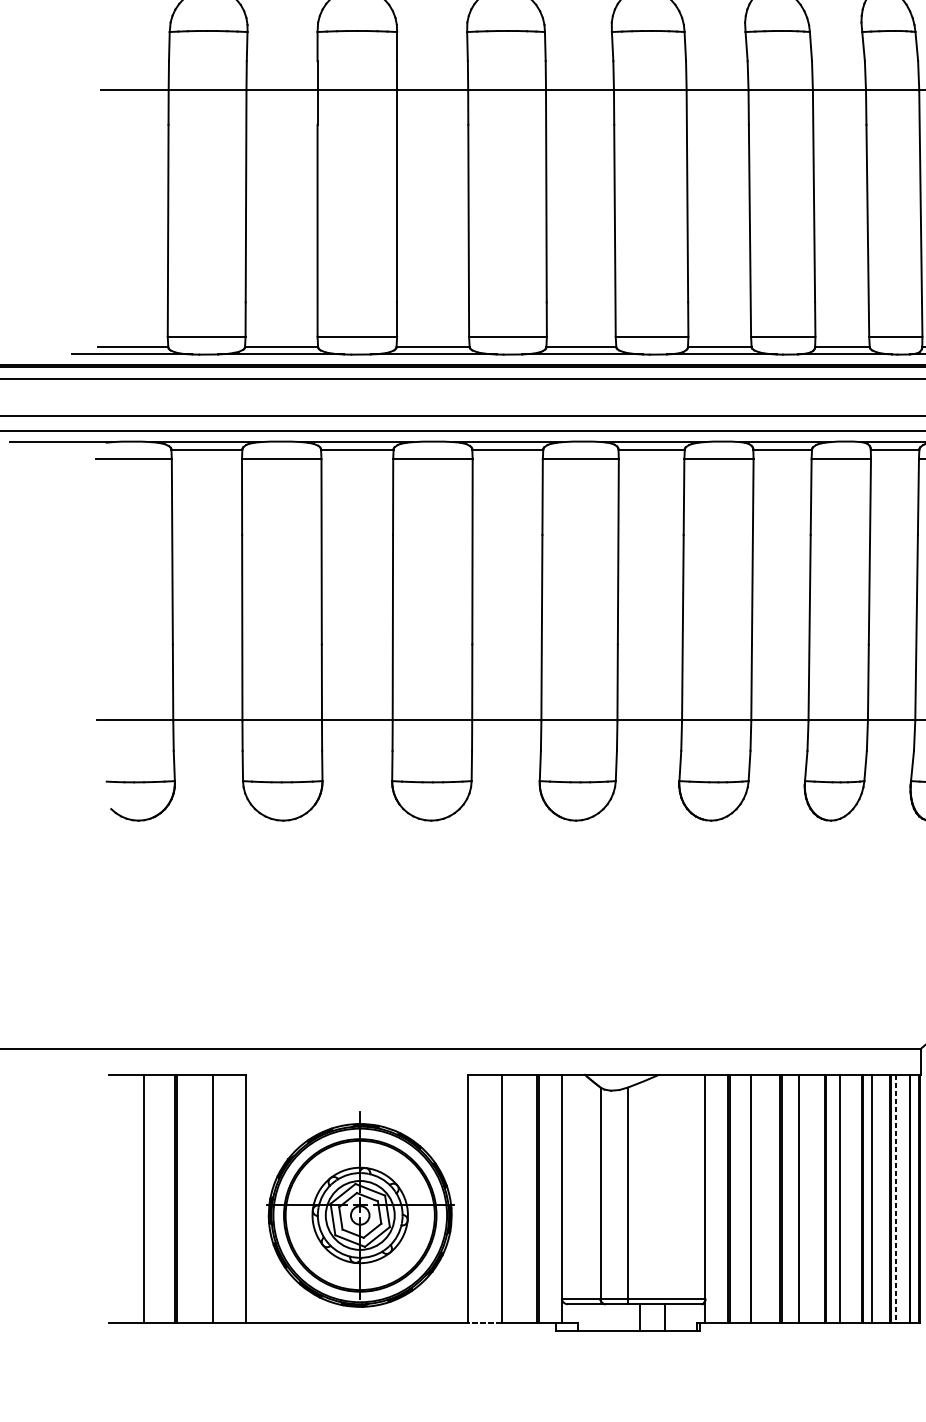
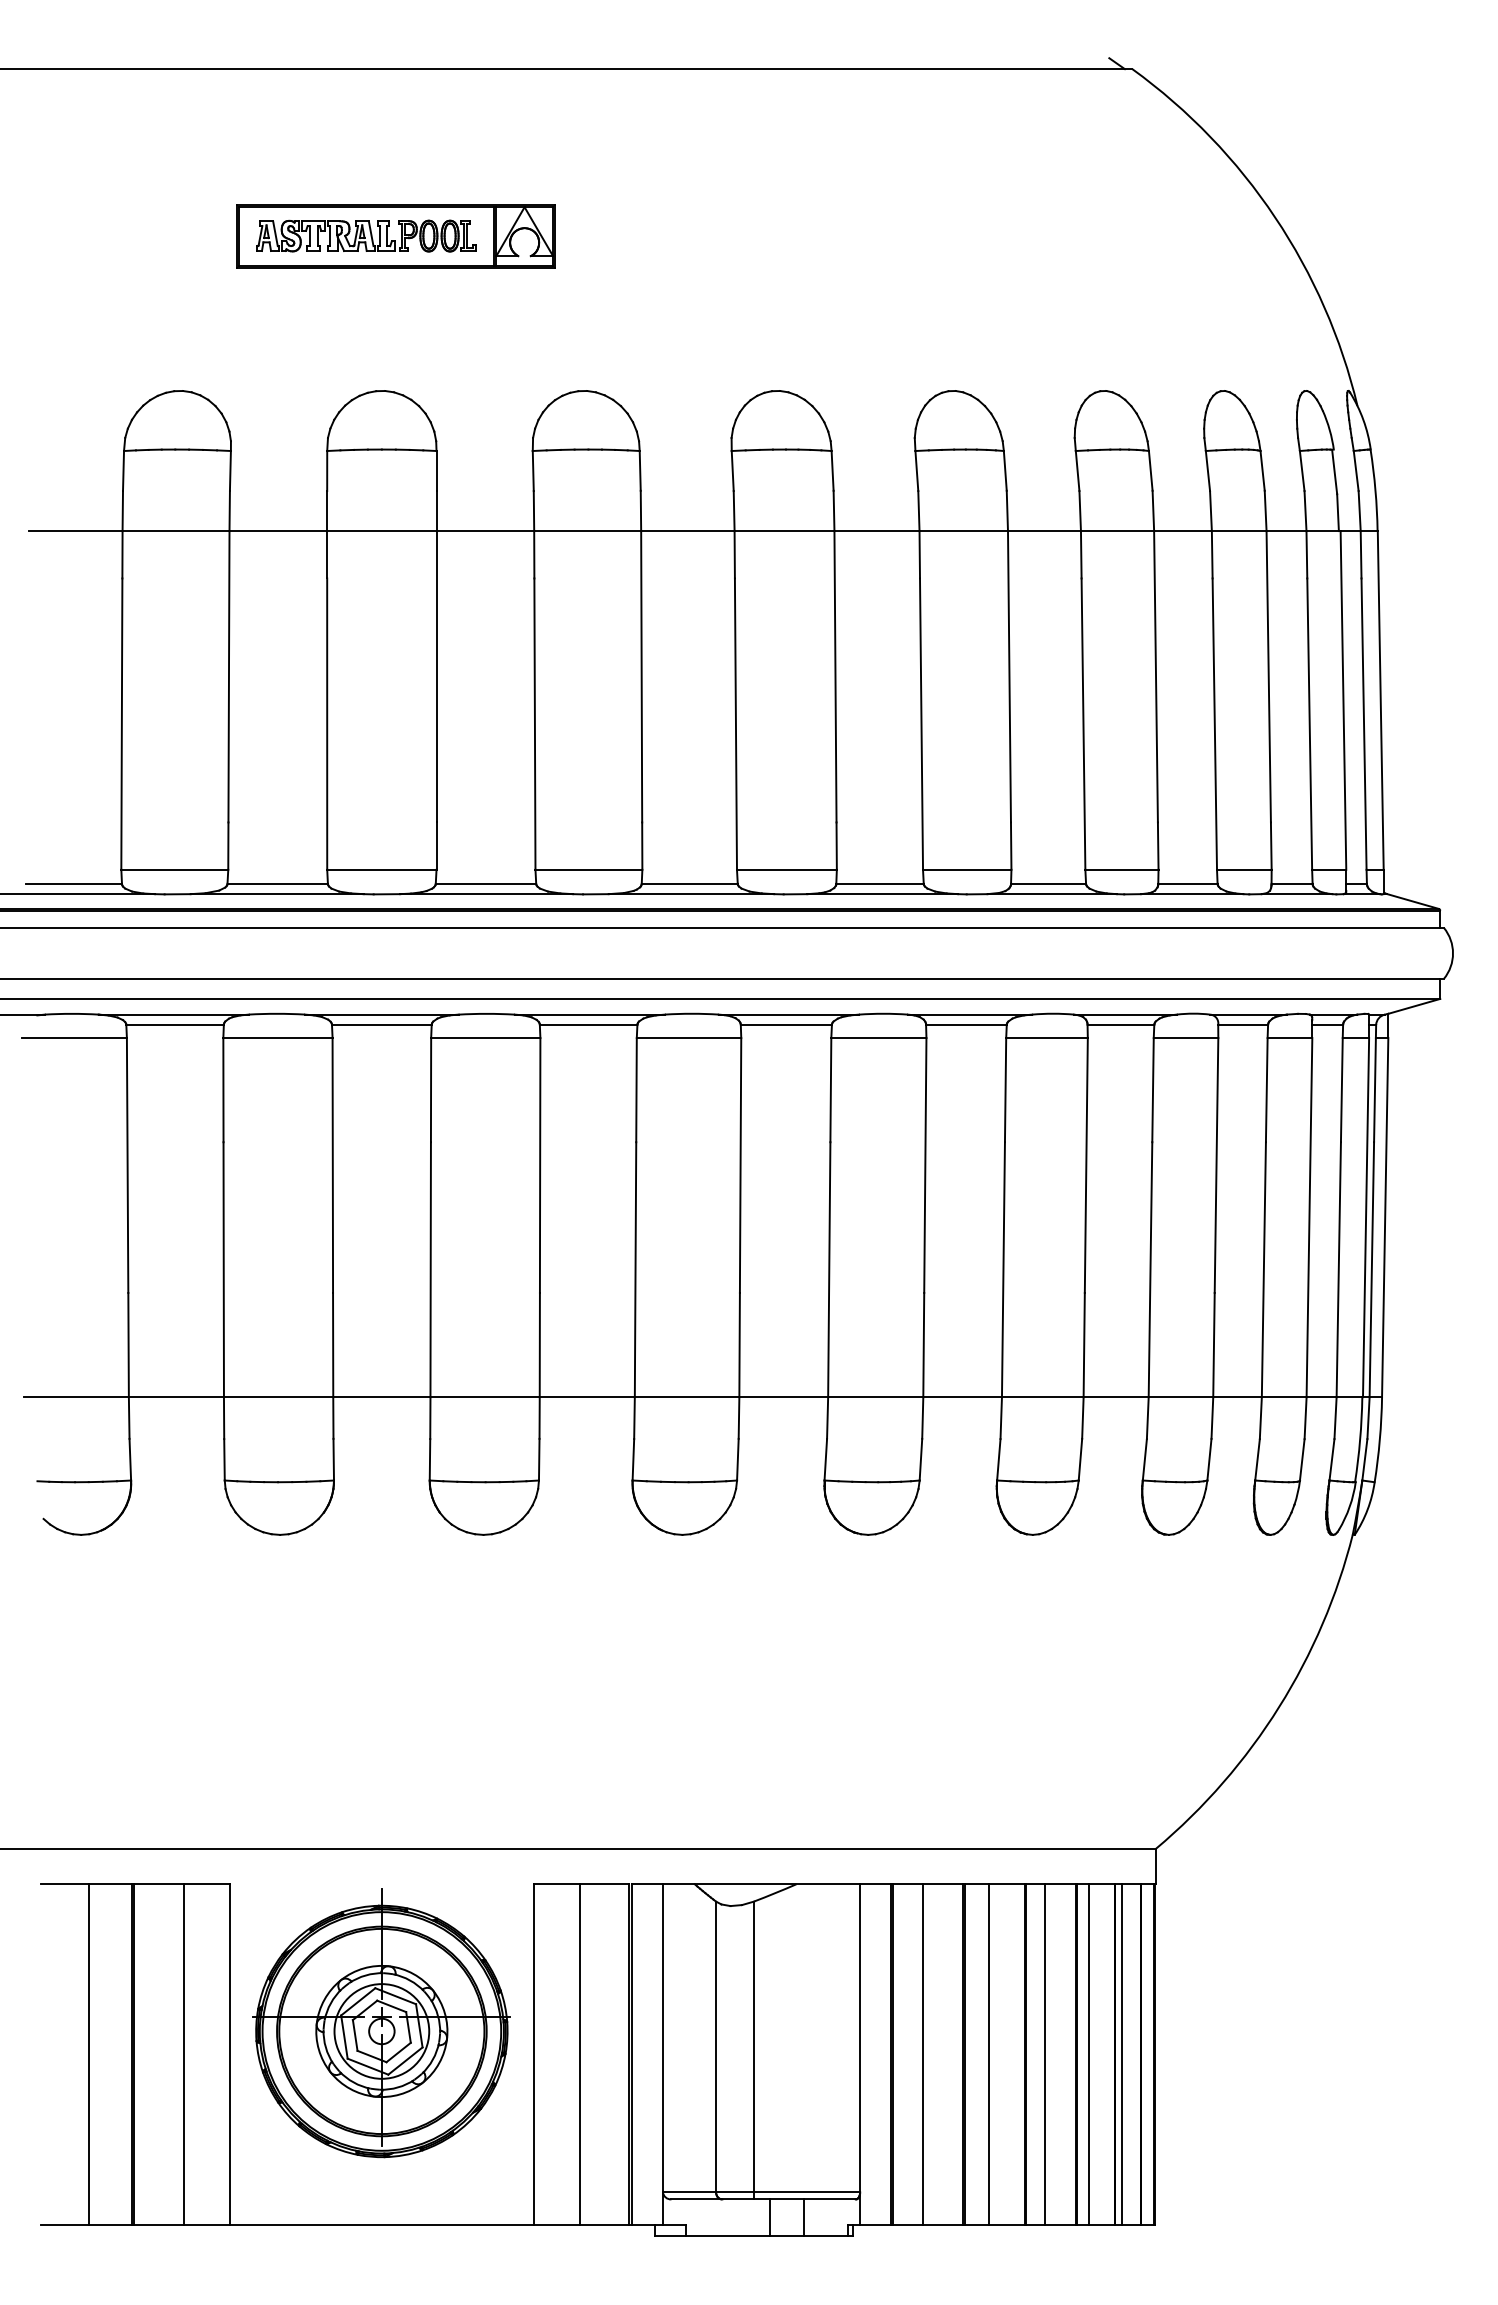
line: (895, 1199) -> (1121, 2055), dashed -> solid
part: (359, 1209) -> (381, 2023), moved
line: (485, 1322) -> (557, 2224), dashed -> solid

